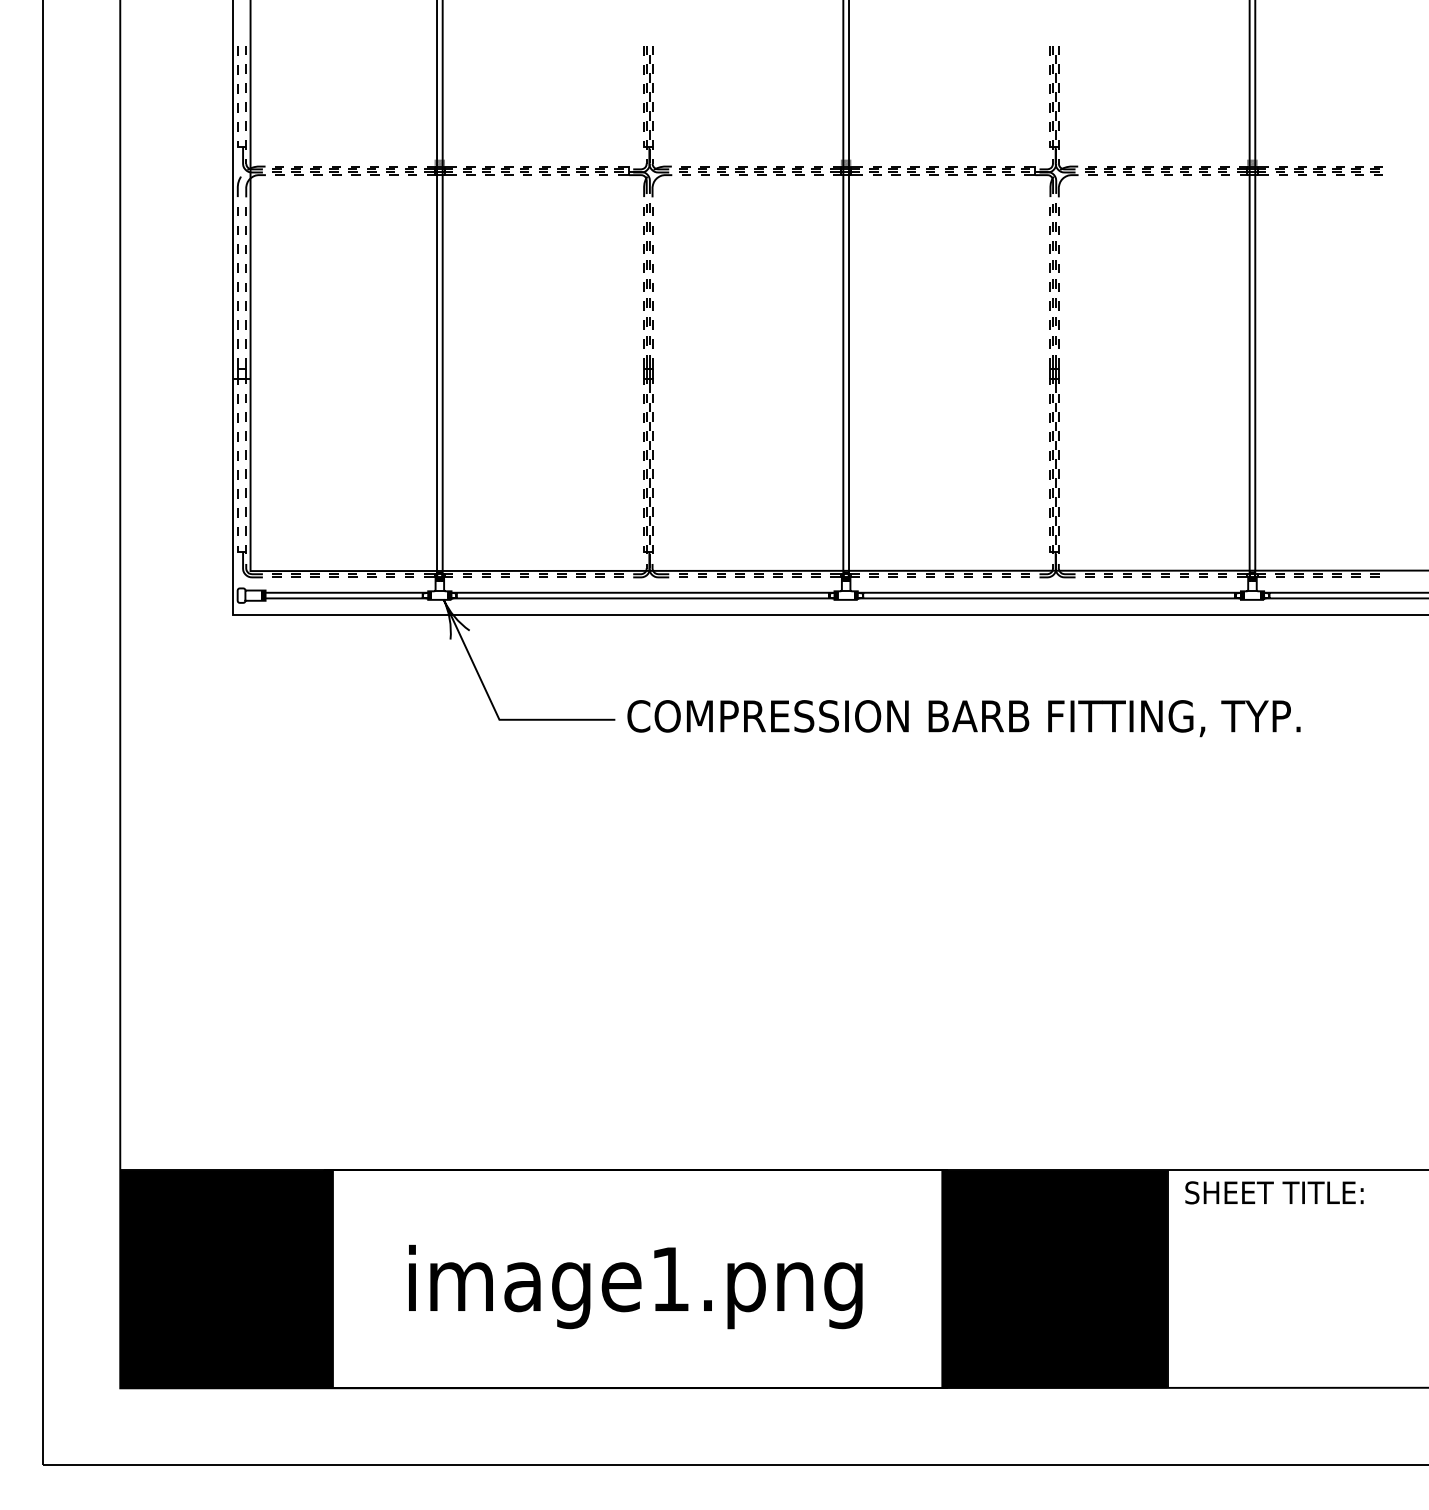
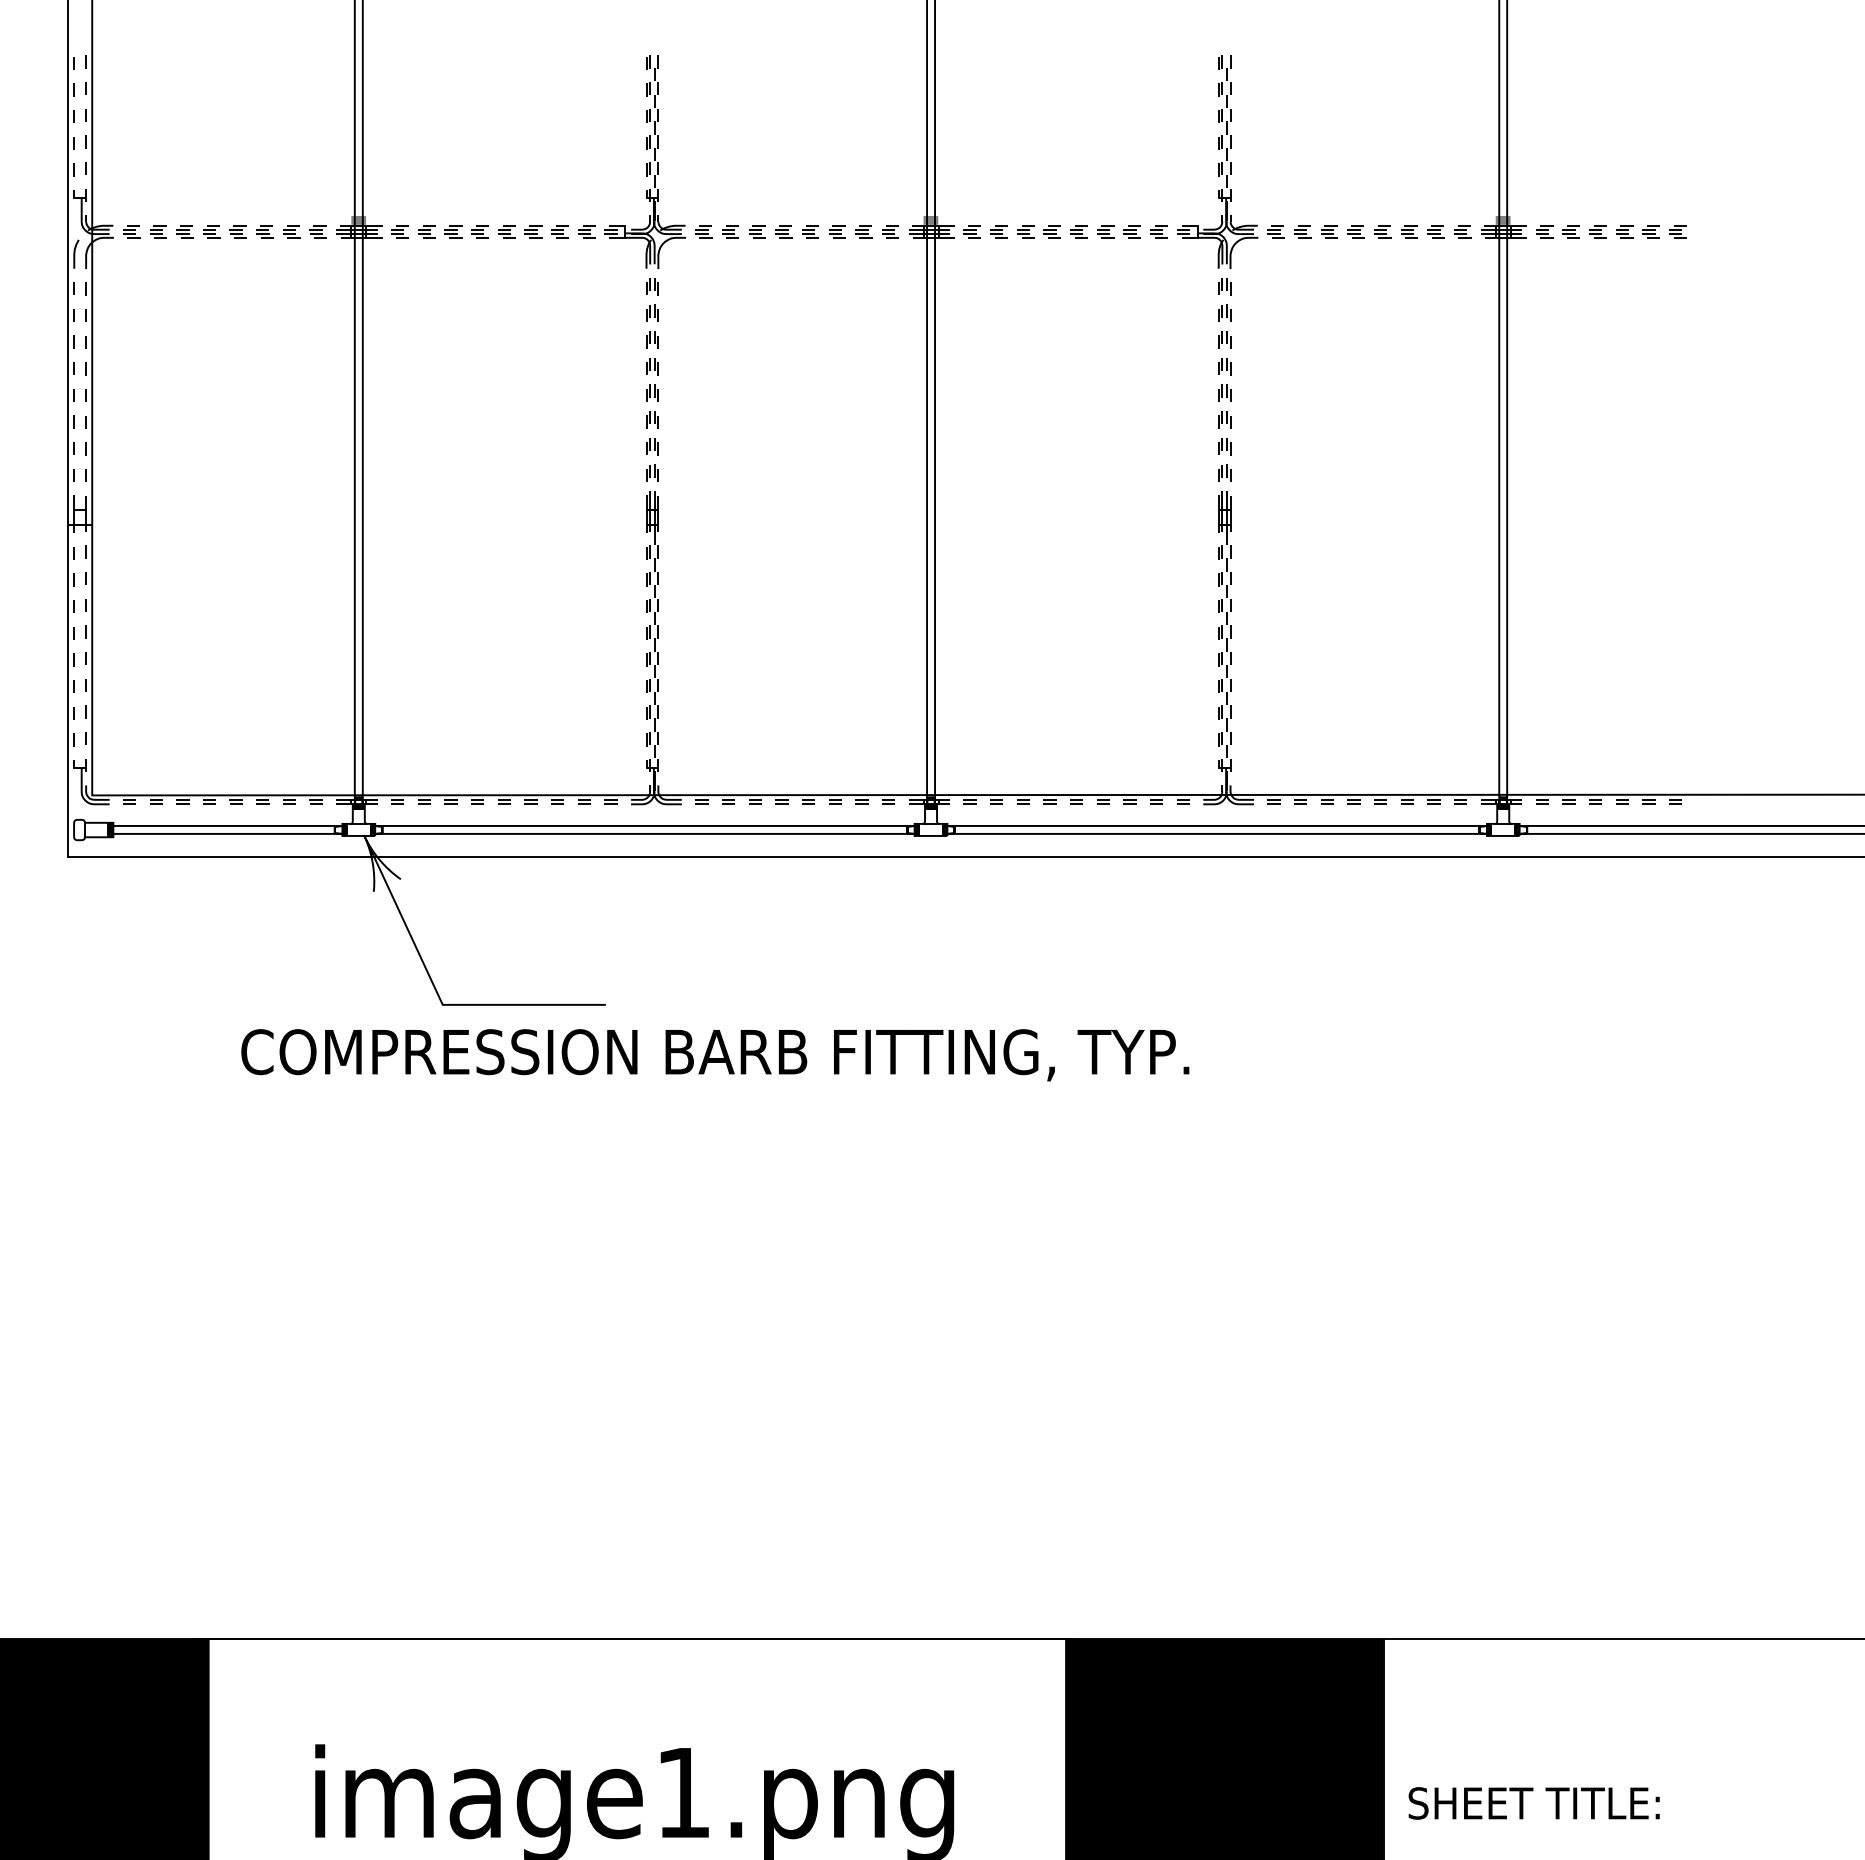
text: (963, 718) -> (714, 1055), moved
text: (1274, 1192) -> (1534, 1802), moved

